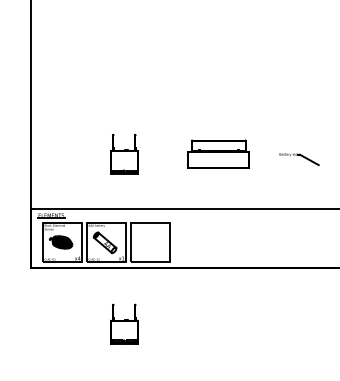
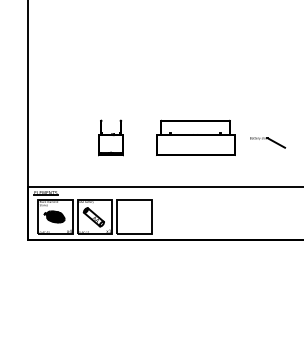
part: (218, 153) -> (195, 137), size x1.43
part: (123, 323) -> (110, 289), removed

